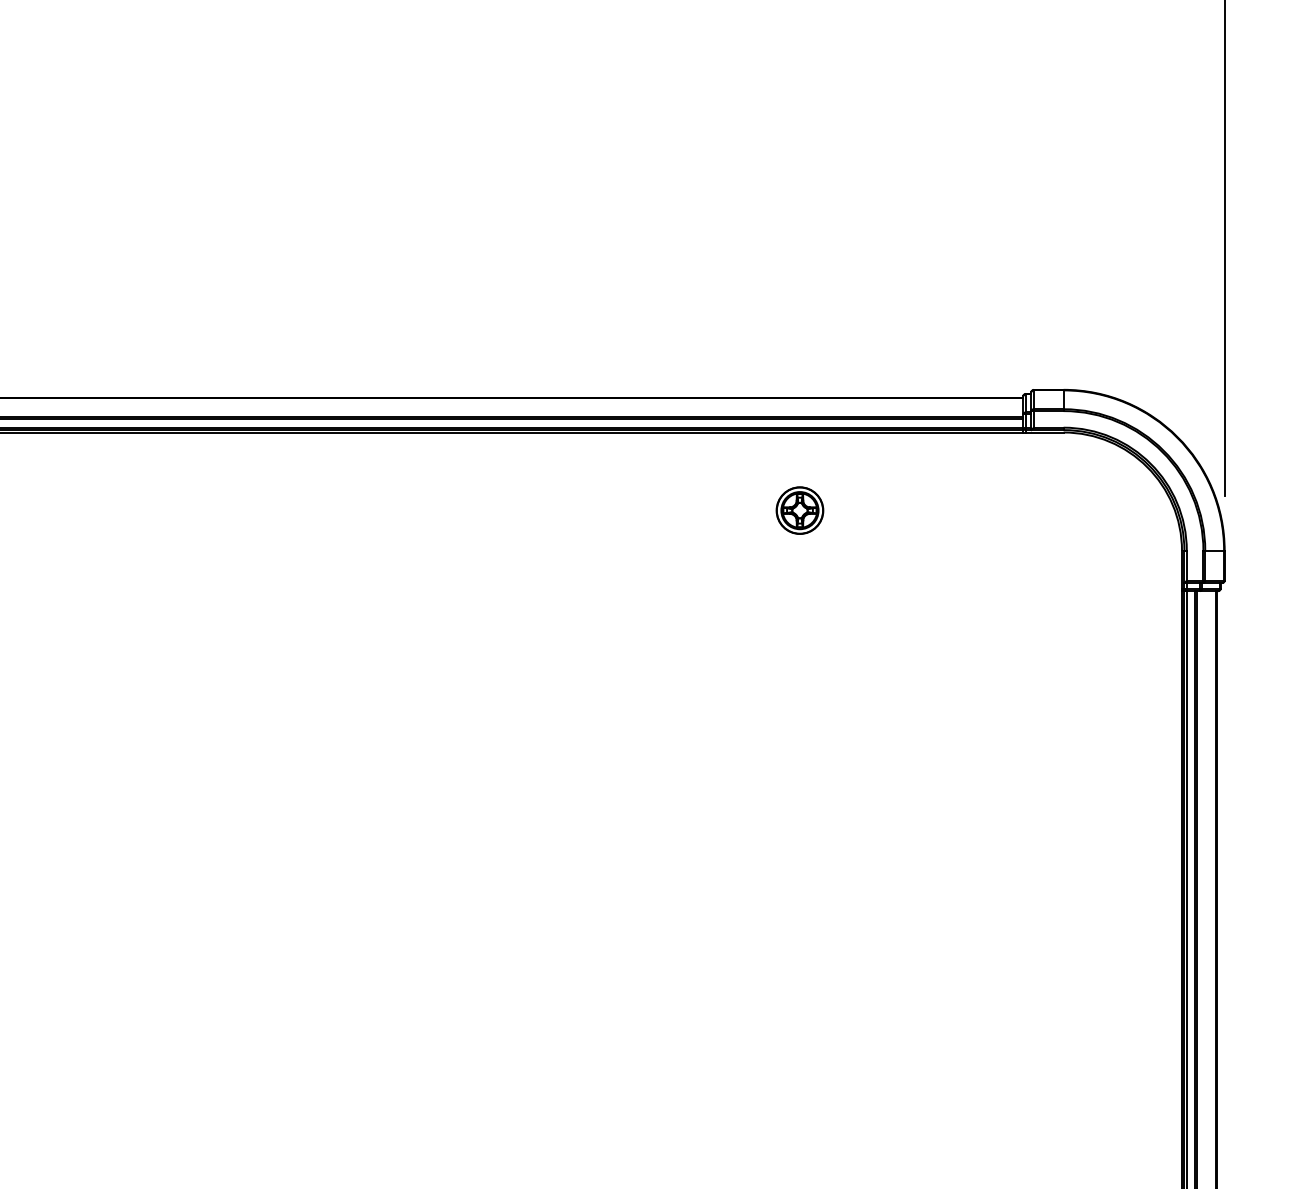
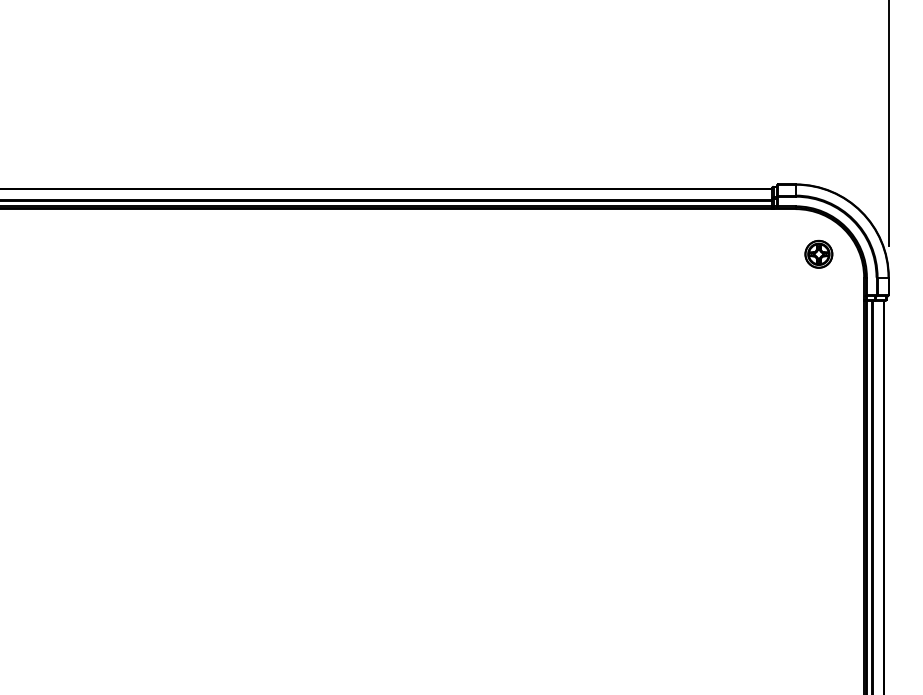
part: (799, 509) -> (818, 253), moved

